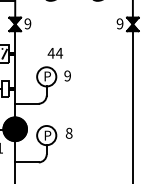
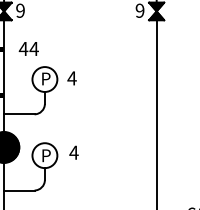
text: (55, 53) -> (29, 49), moved
text: (67, 75) -> (71, 77), 9 -> 4
text: (68, 132) -> (73, 151), 8 -> 4

